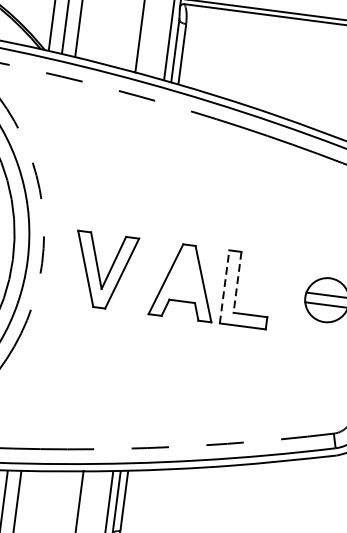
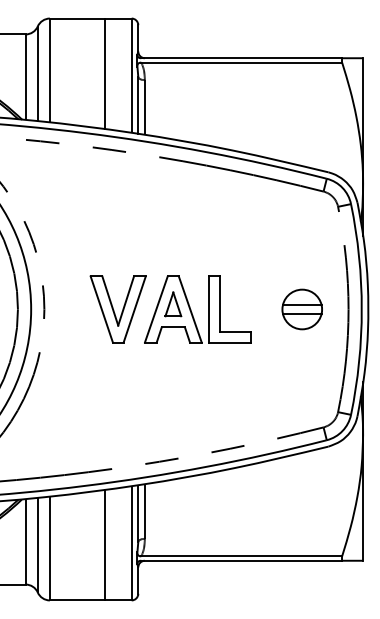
part: (103, 271) -> (117, 309), moved
part: (185, 276) -> (173, 304), added
line: (237, 281) -> (220, 303), dashed -> solid
line: (224, 286) -> (209, 309), dashed -> solid

